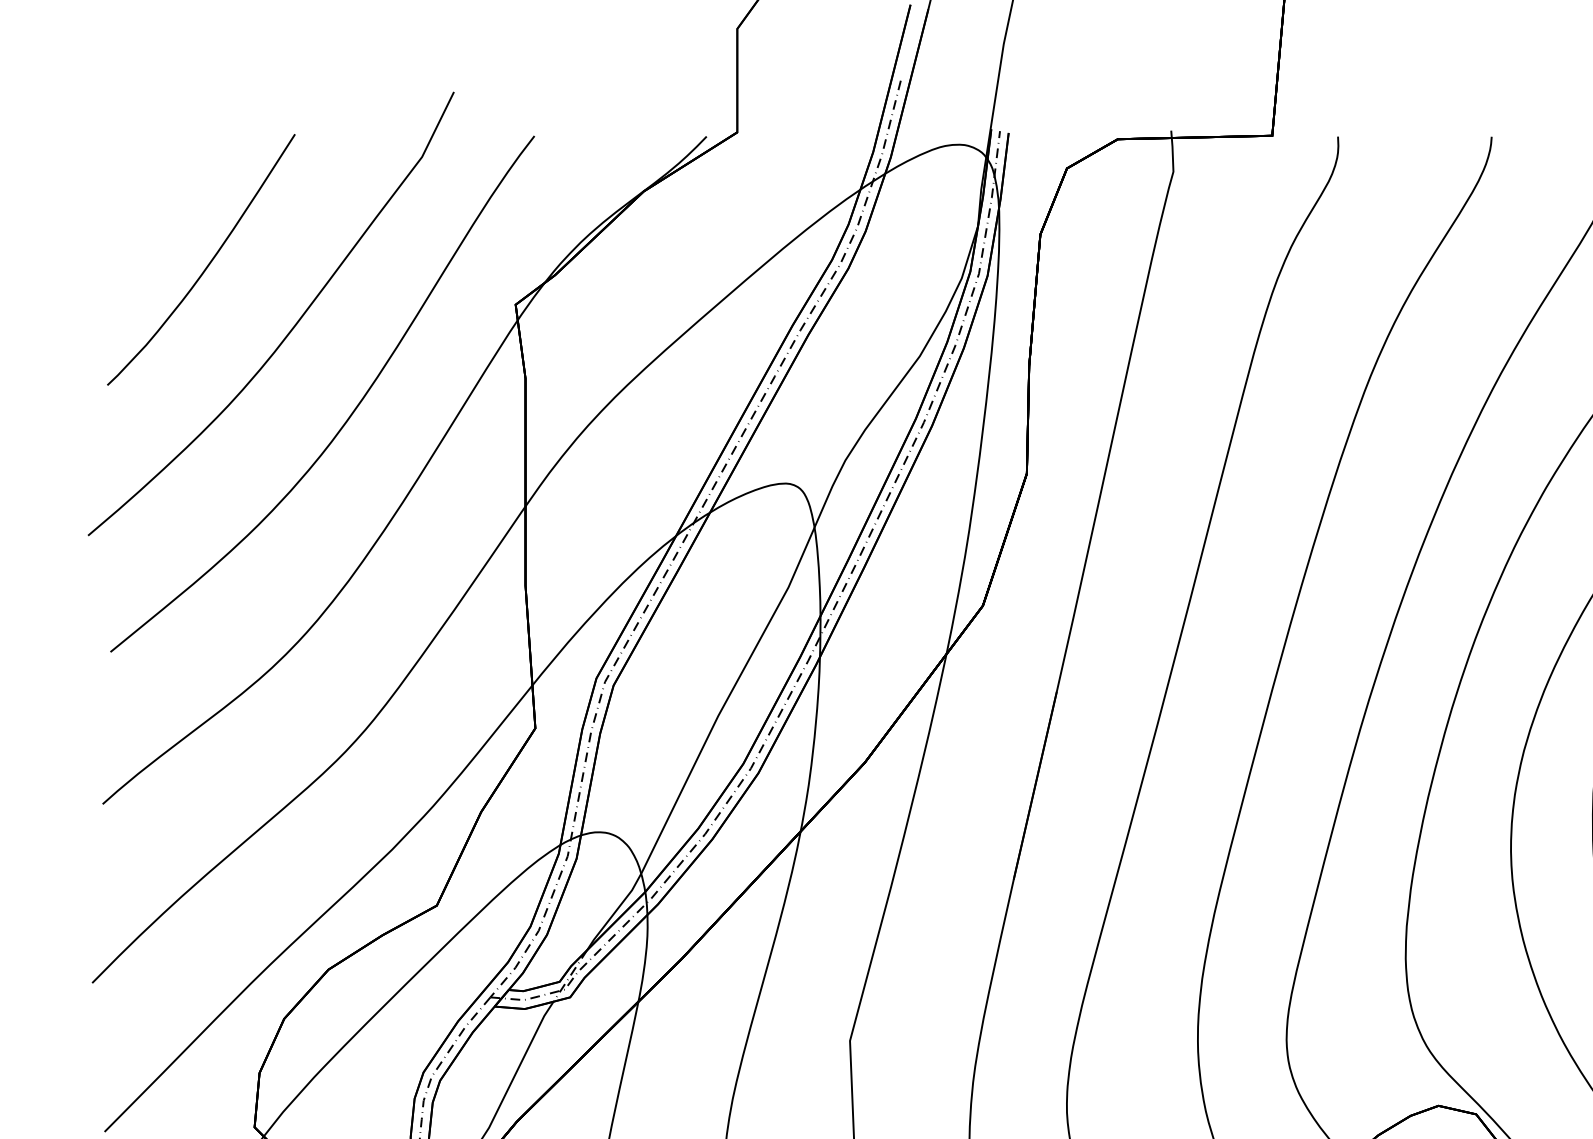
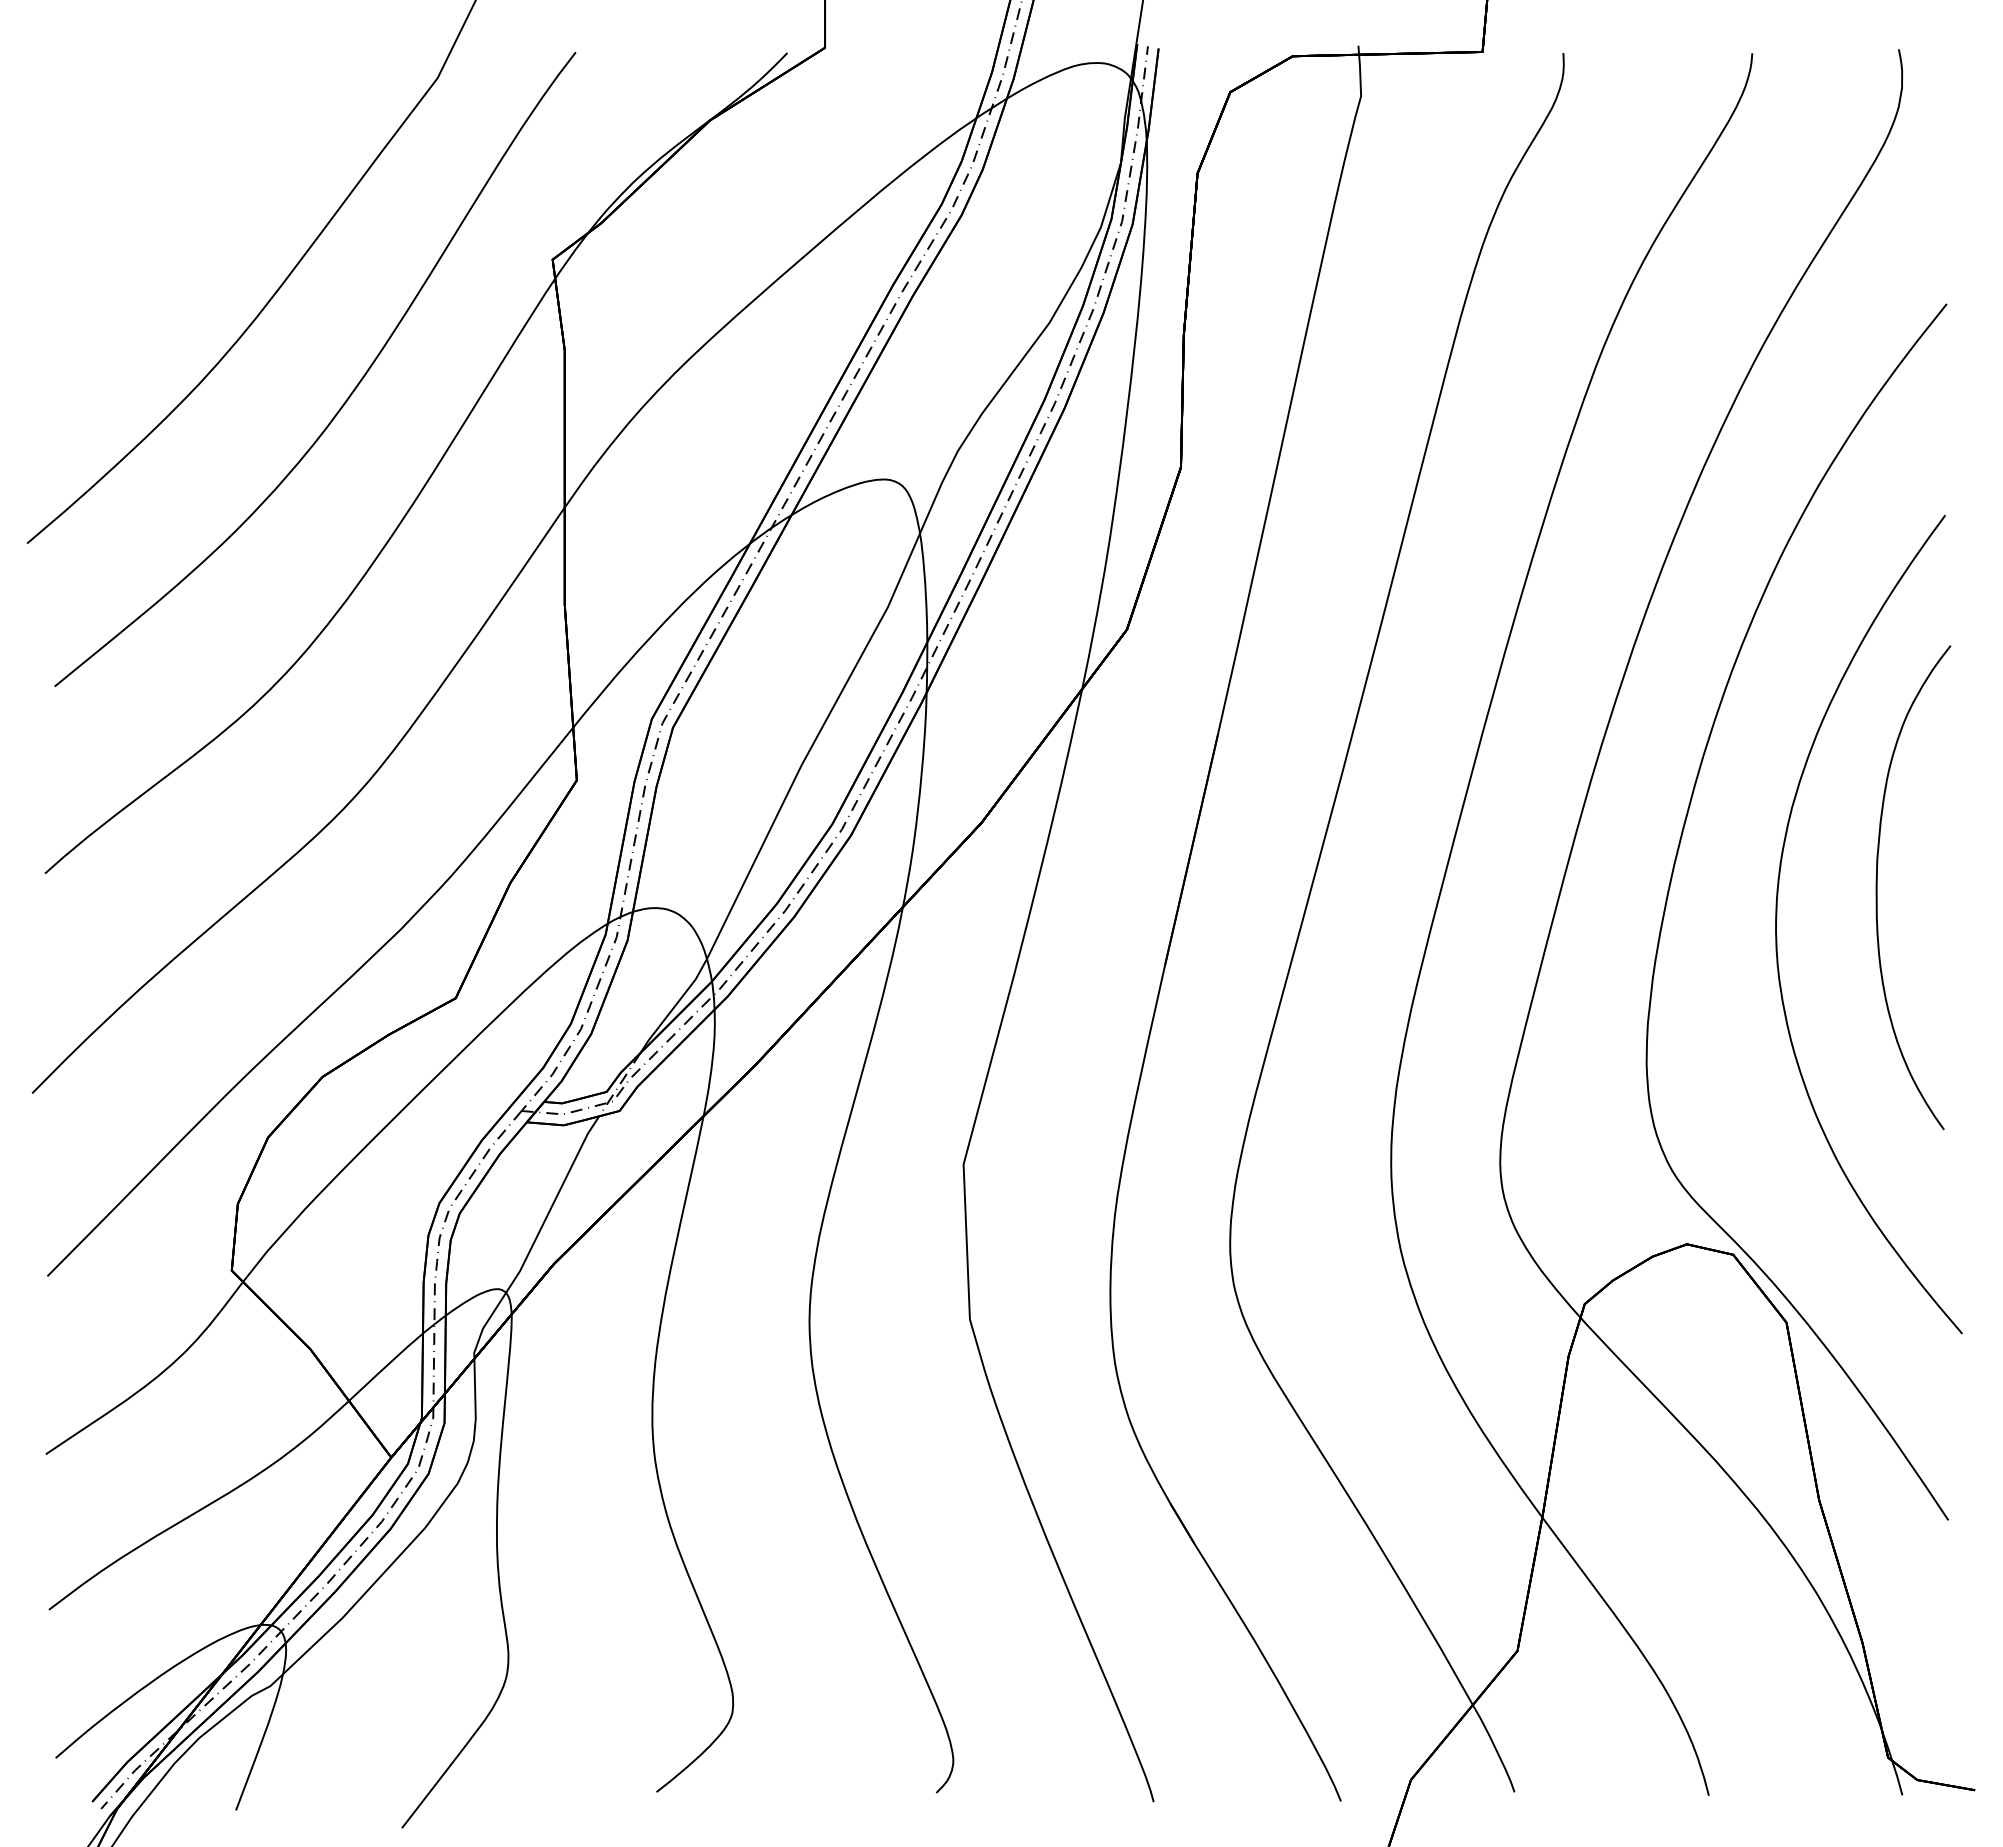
curve: (208, 263) -> (175, 208), removed

